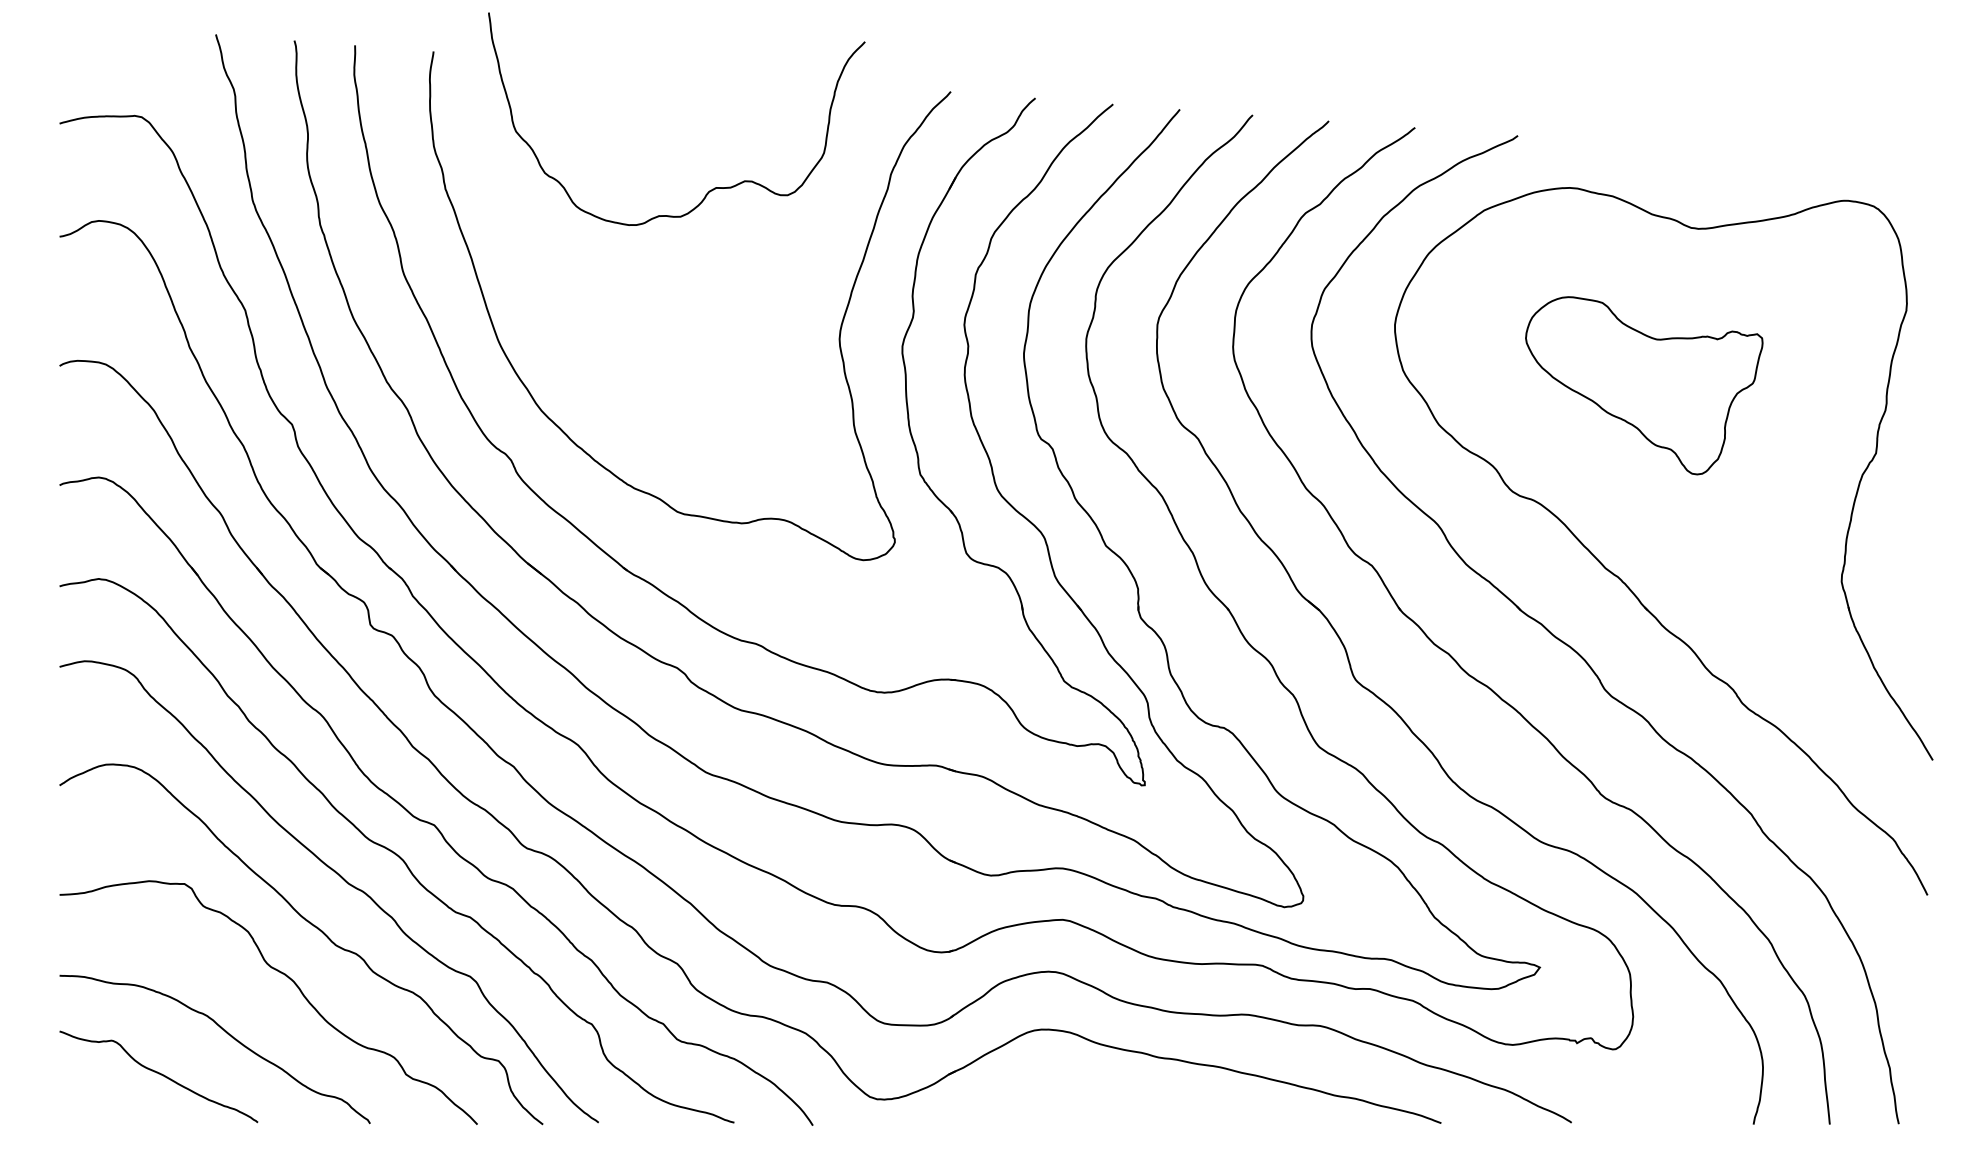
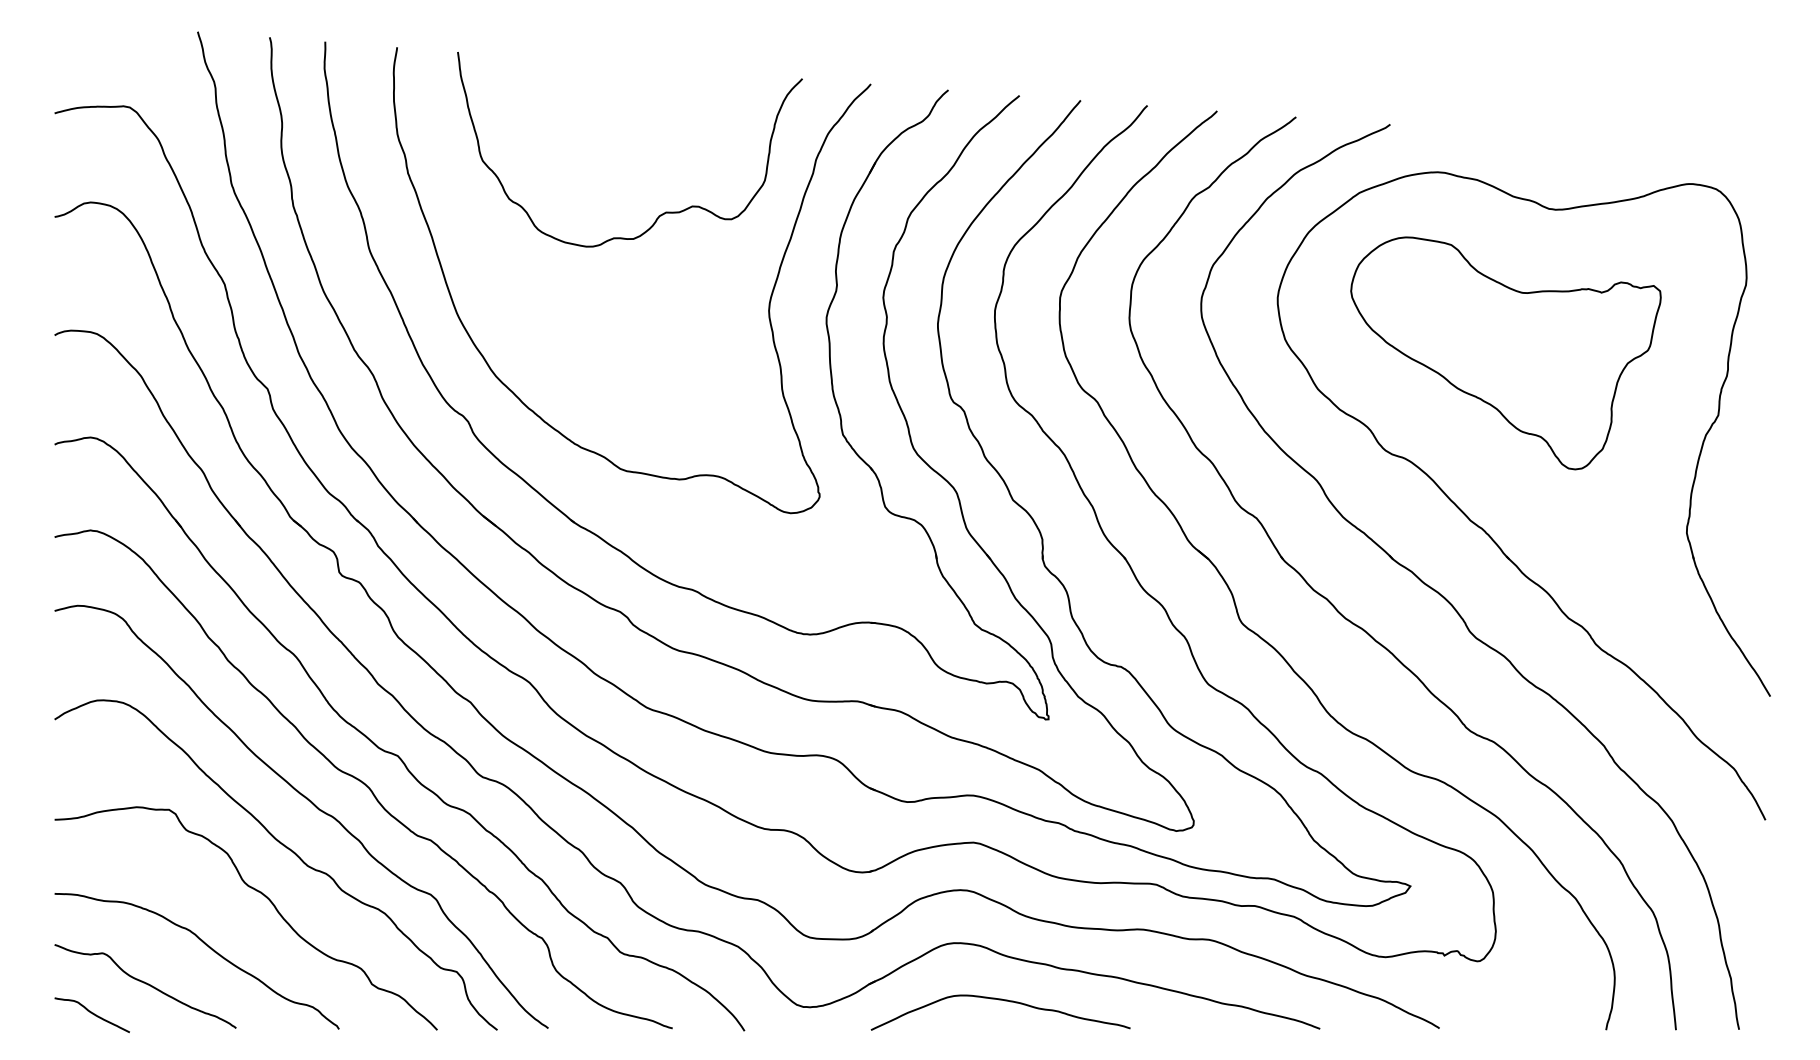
curve: (712, 188) -> (662, 213), moved
part: (1644, 385) -> (1506, 353), size x1.43
curve: (1092, 1092) -> (1000, 1000), added
curve: (101, 1107) -> (93, 1014), added

